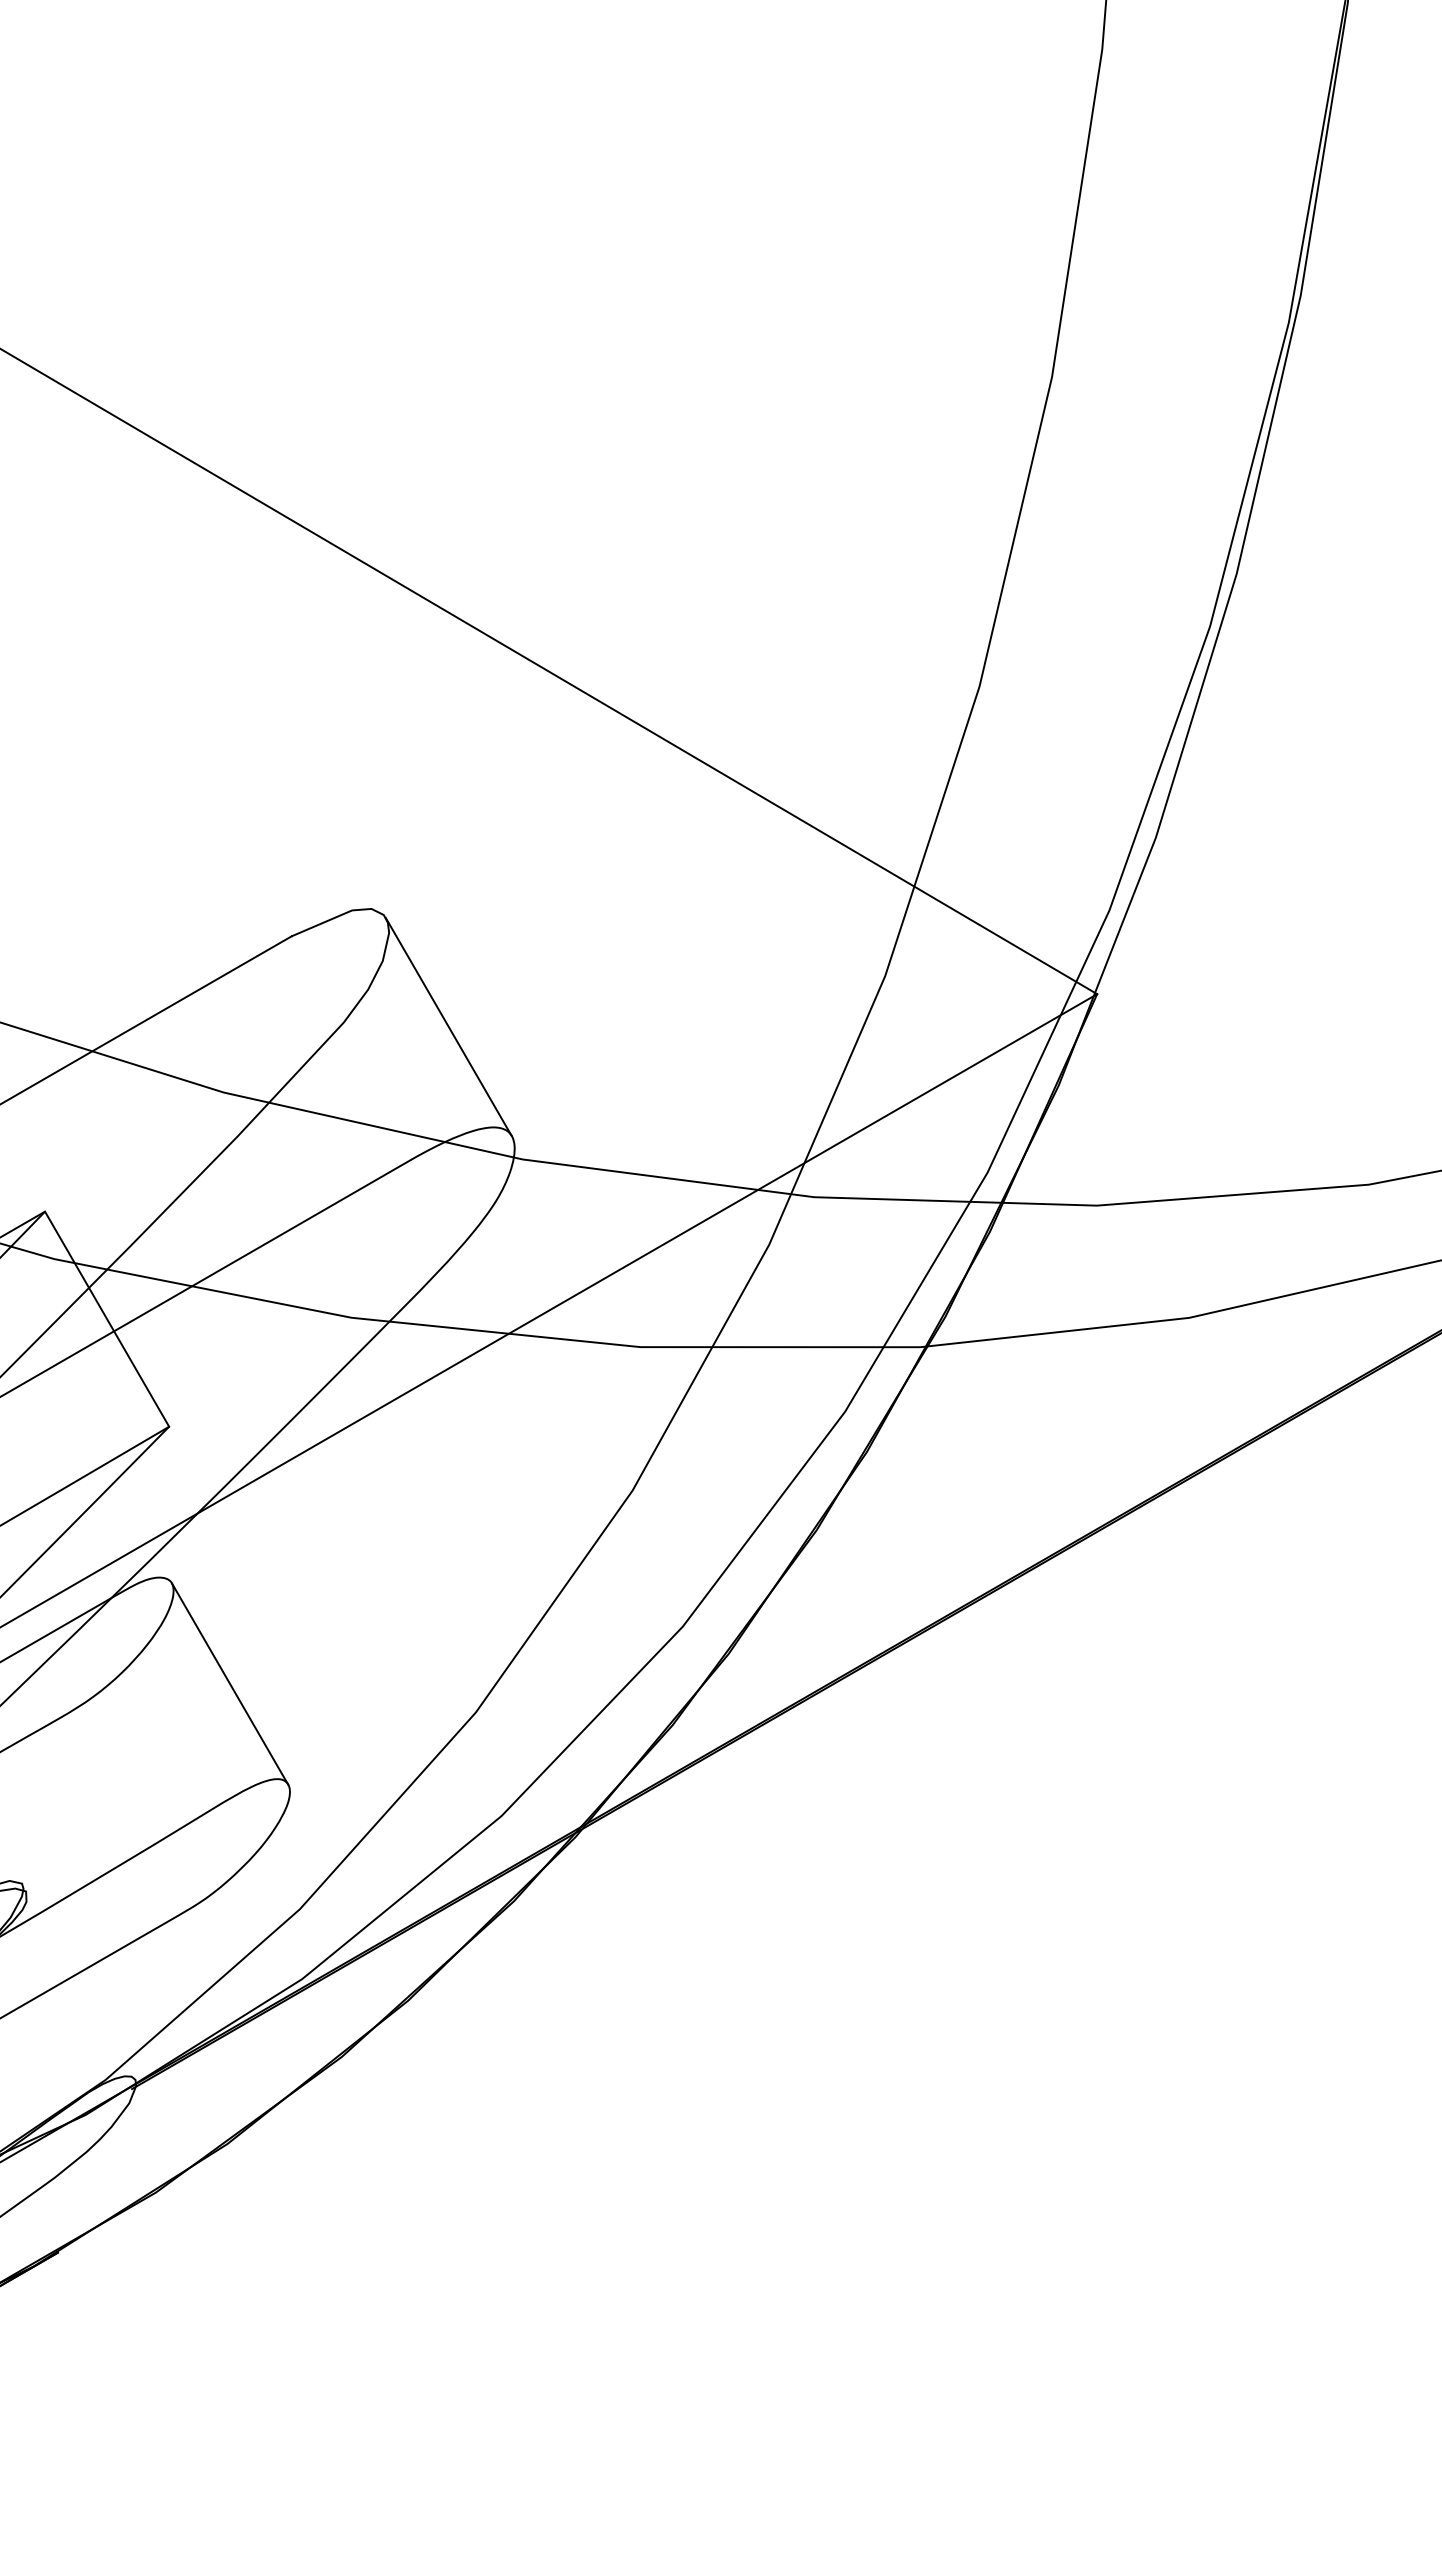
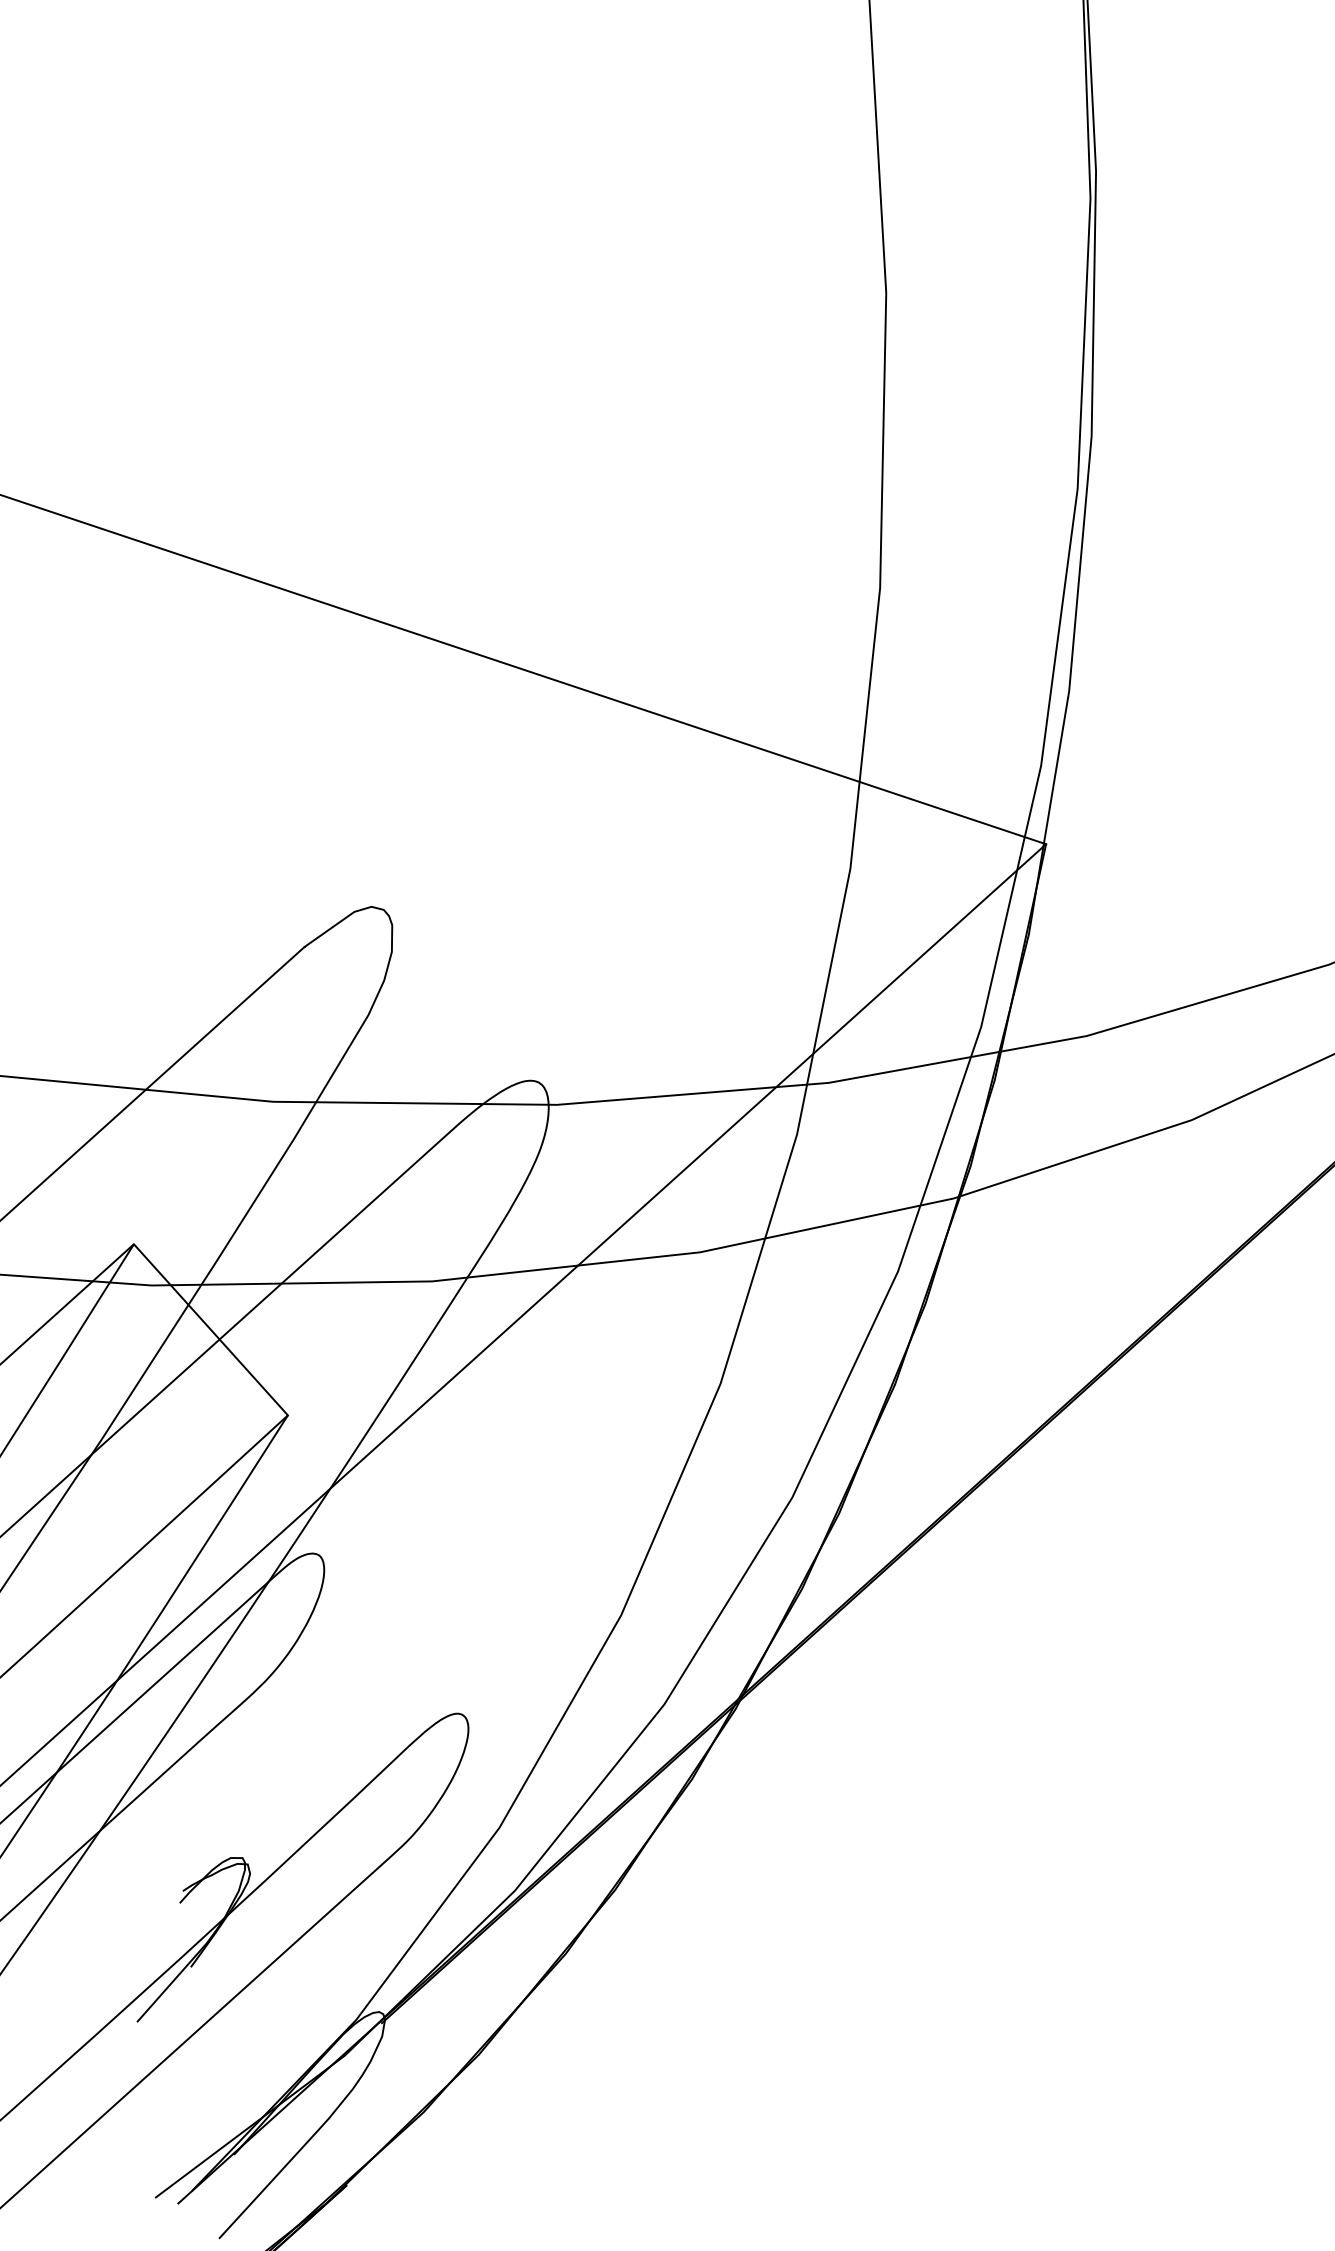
line: (448, 1026) -> (464, 998), removed
line: (230, 1684) -> (393, 1637), removed

